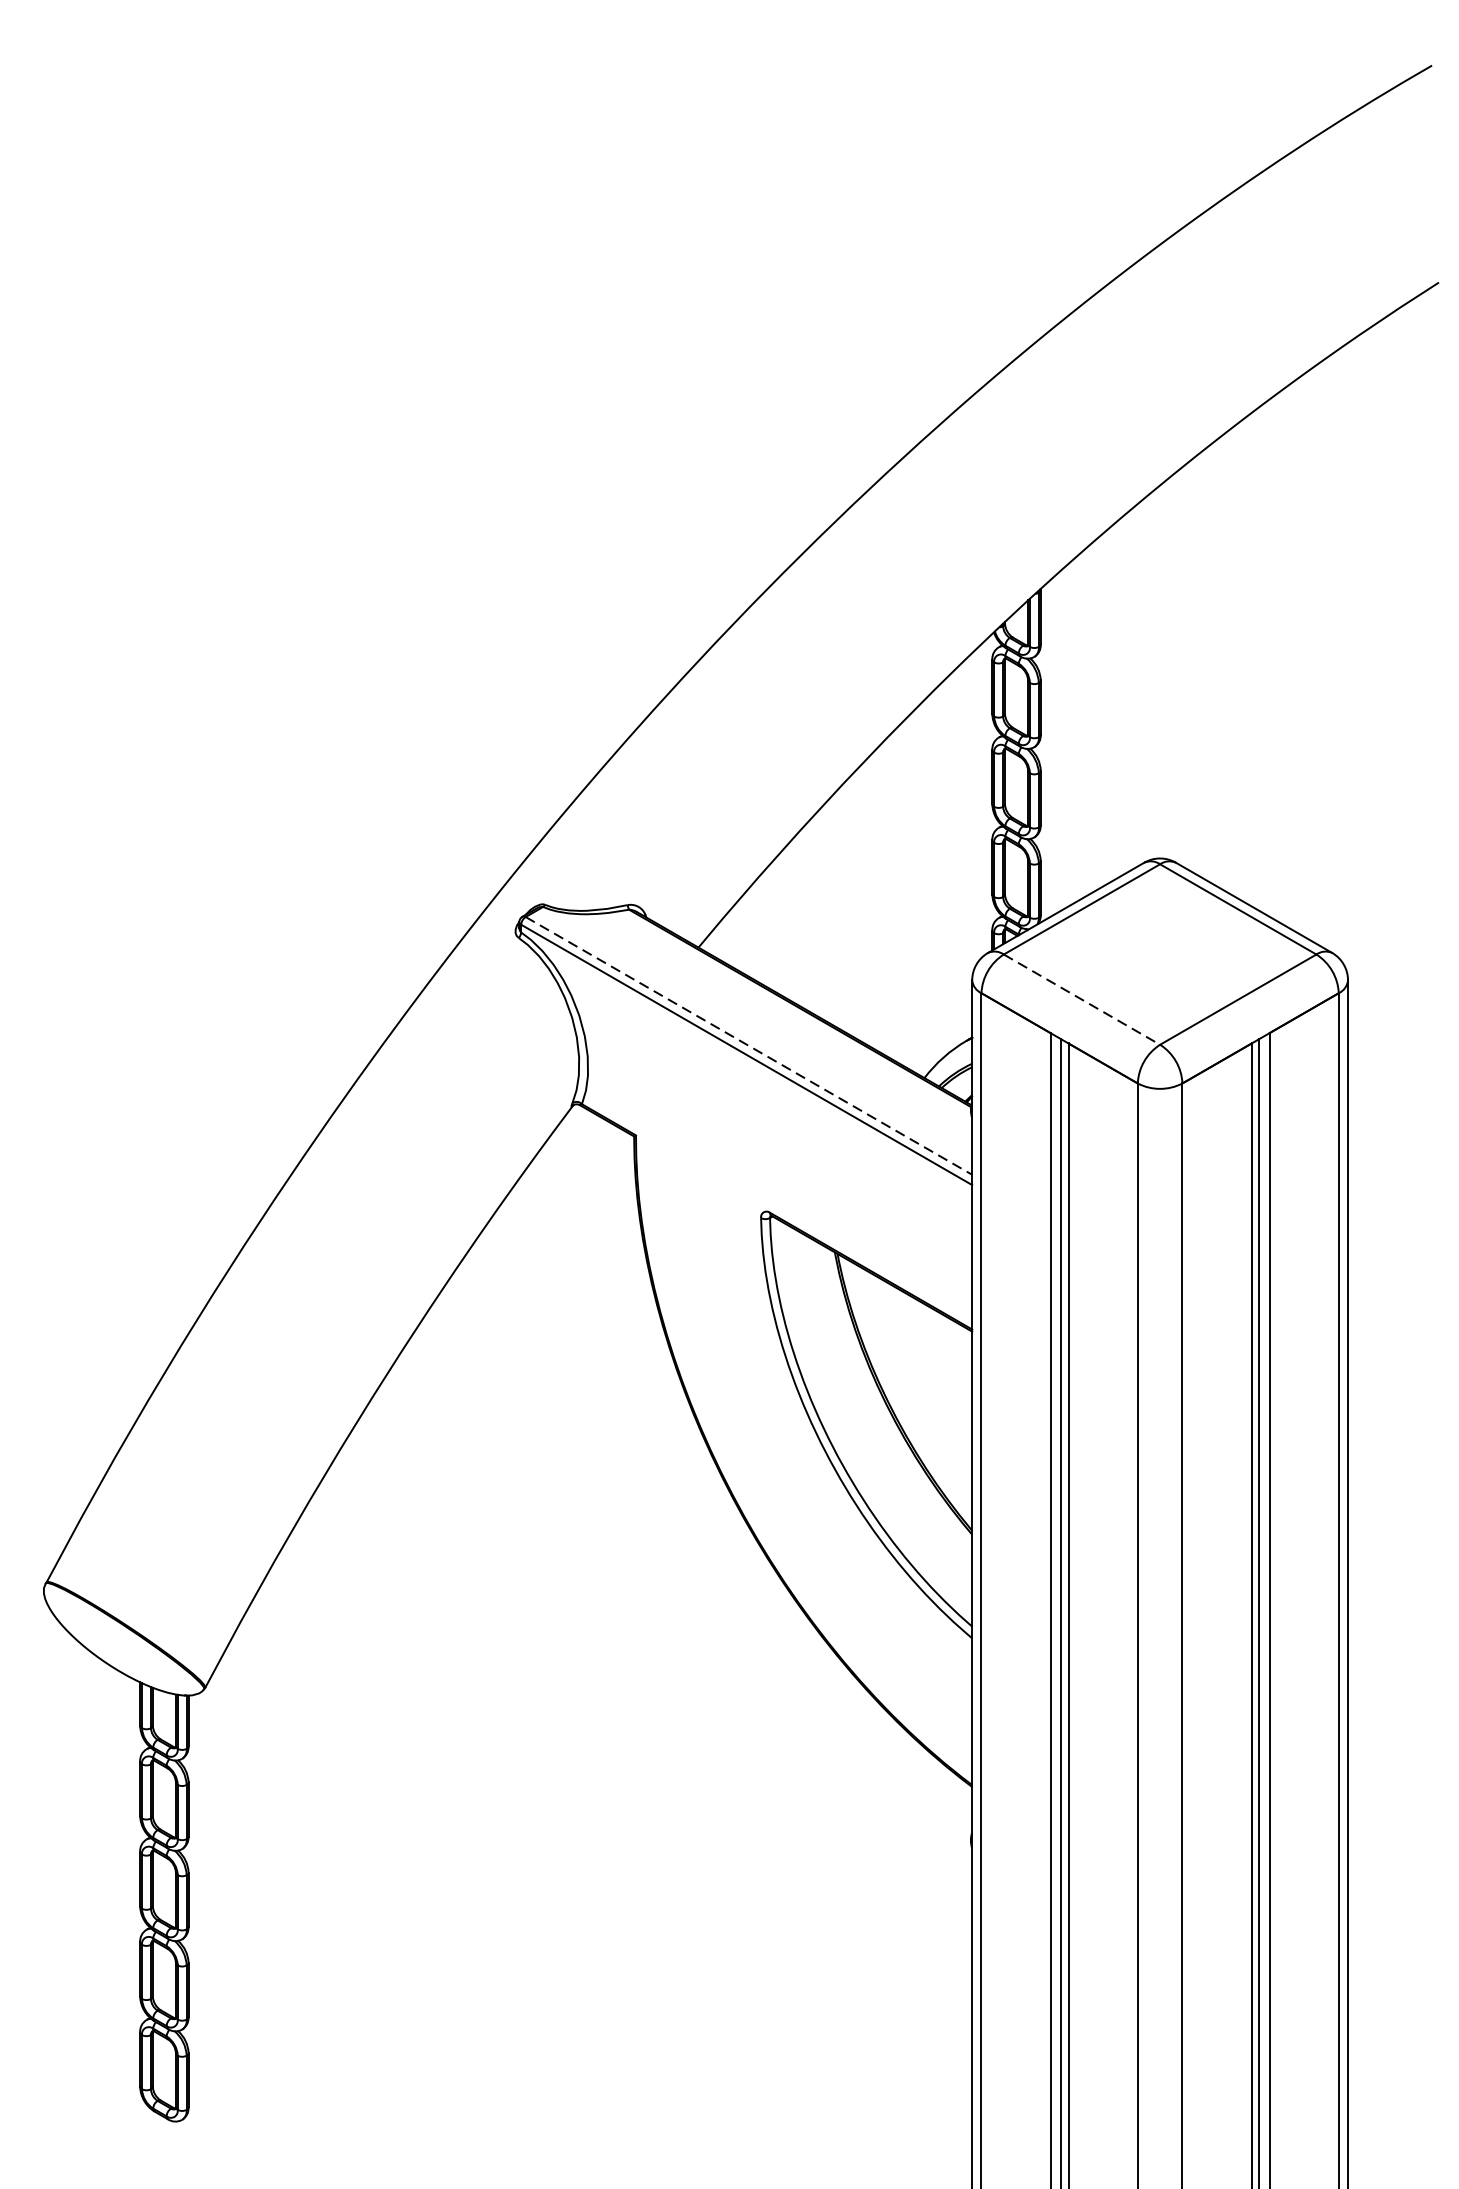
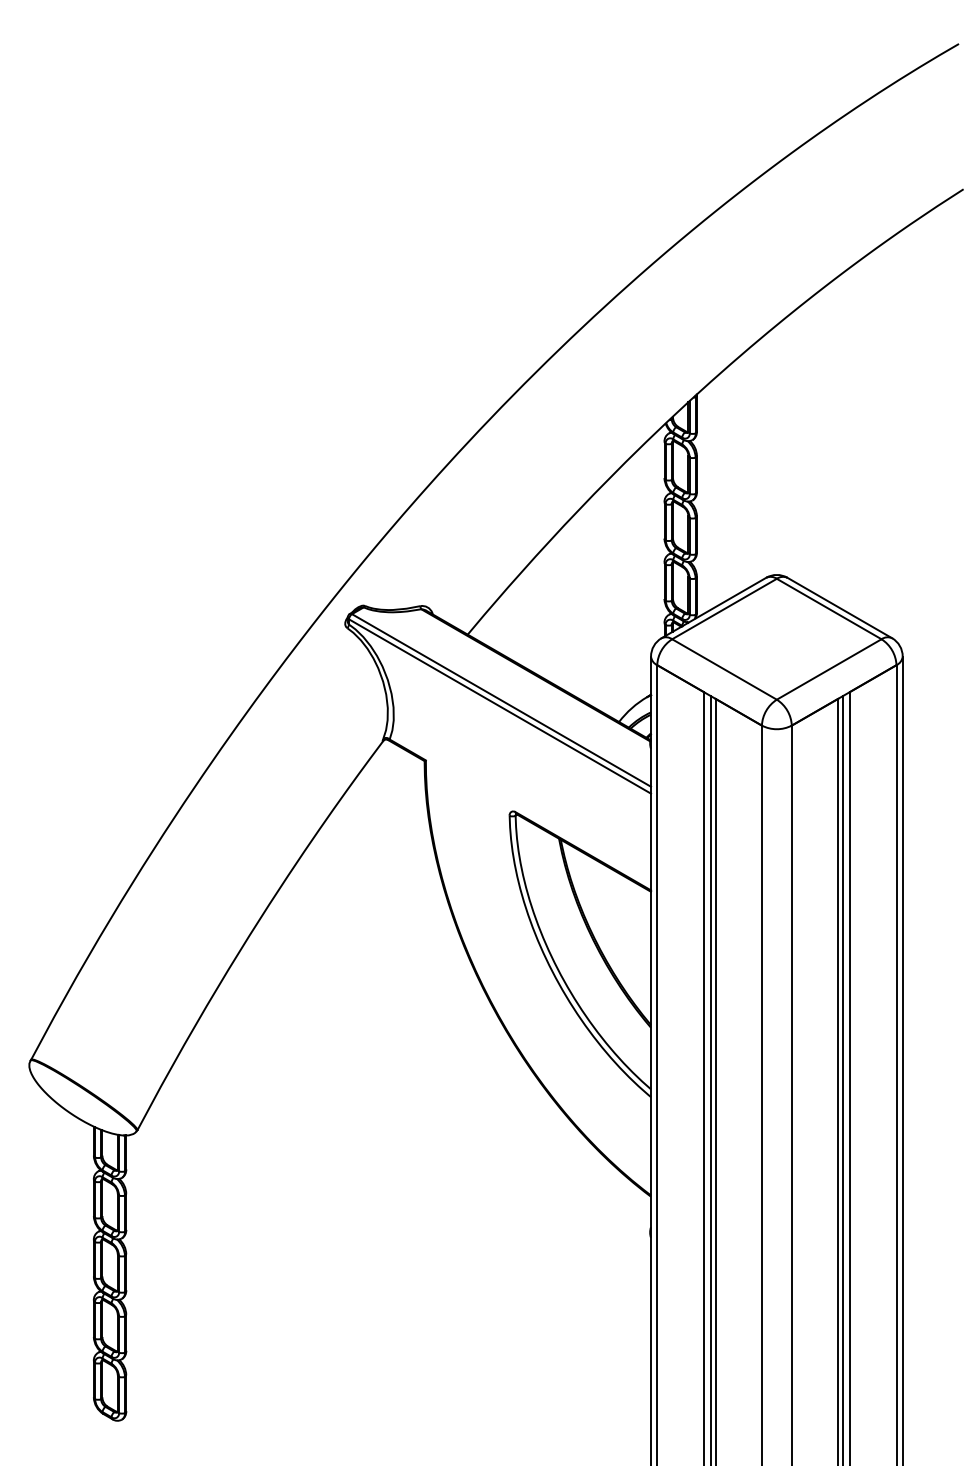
line: (1081, 999) -> (724, 669), dashed -> solid
line: (748, 1045) -> (501, 700), dashed -> solid

